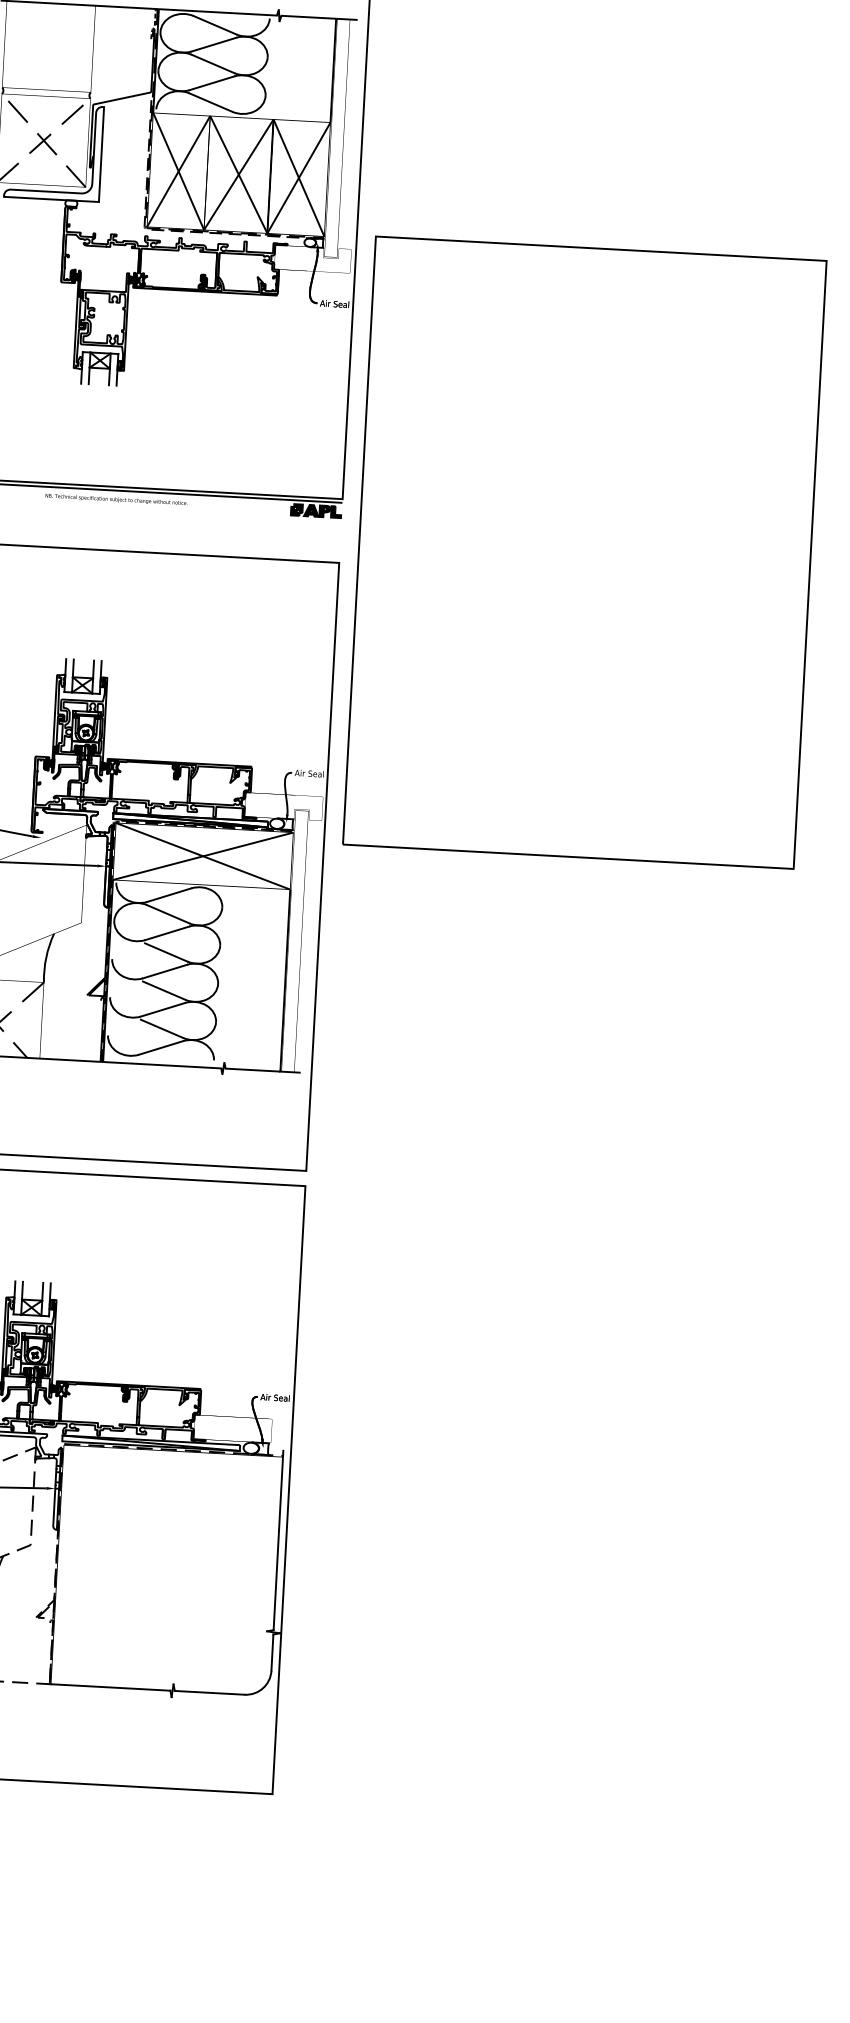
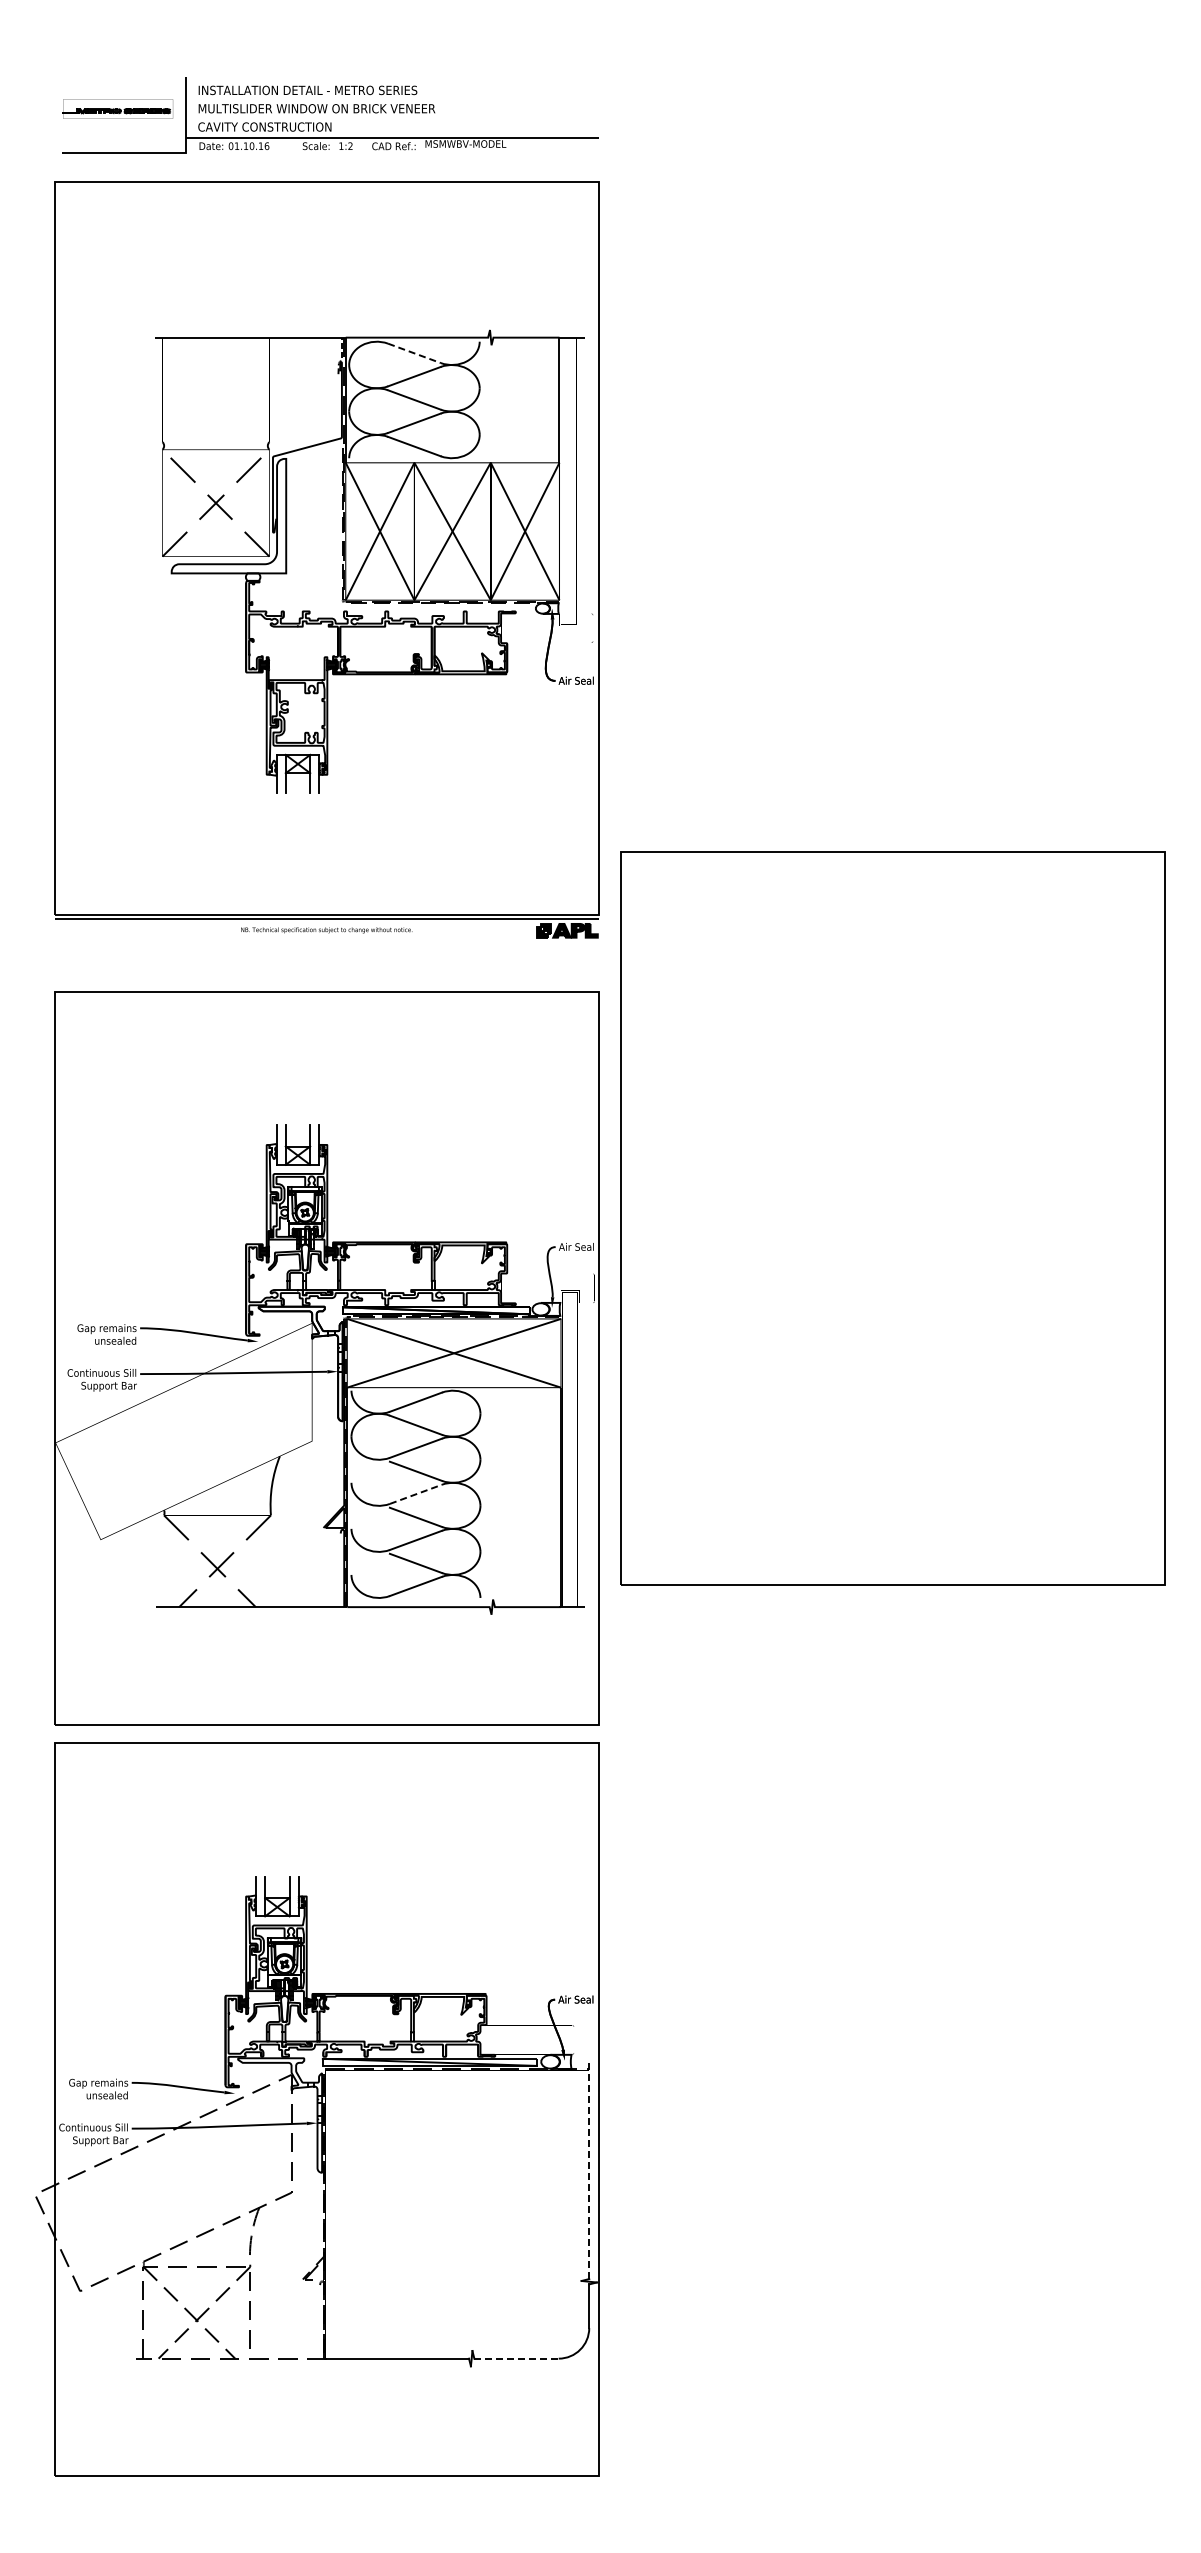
line: (215, 25) -> (414, 353), solid -> dashed
part: (584, 552) -> (892, 1218), moved
line: (164, 971) -> (415, 1494), solid -> dashed
line: (278, 1540) -> (589, 2170), solid -> dashed
line: (210, 1692) -> (517, 2358), solid -> dashed

